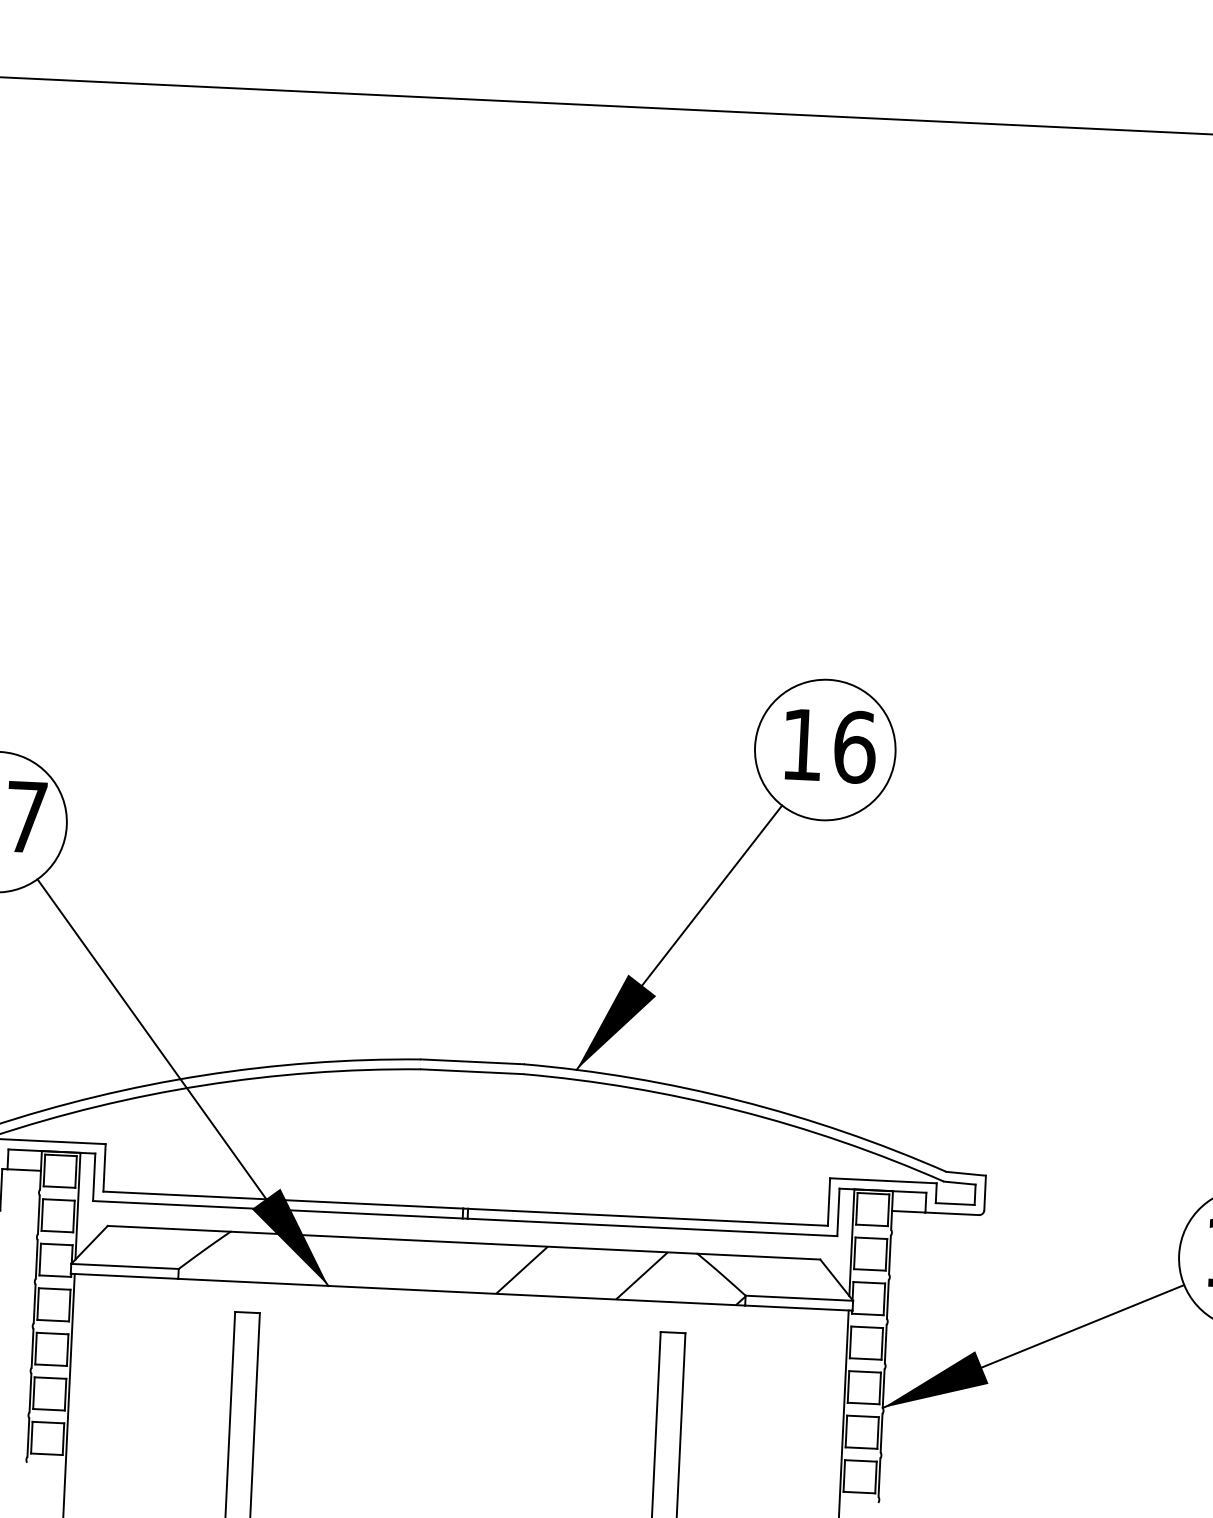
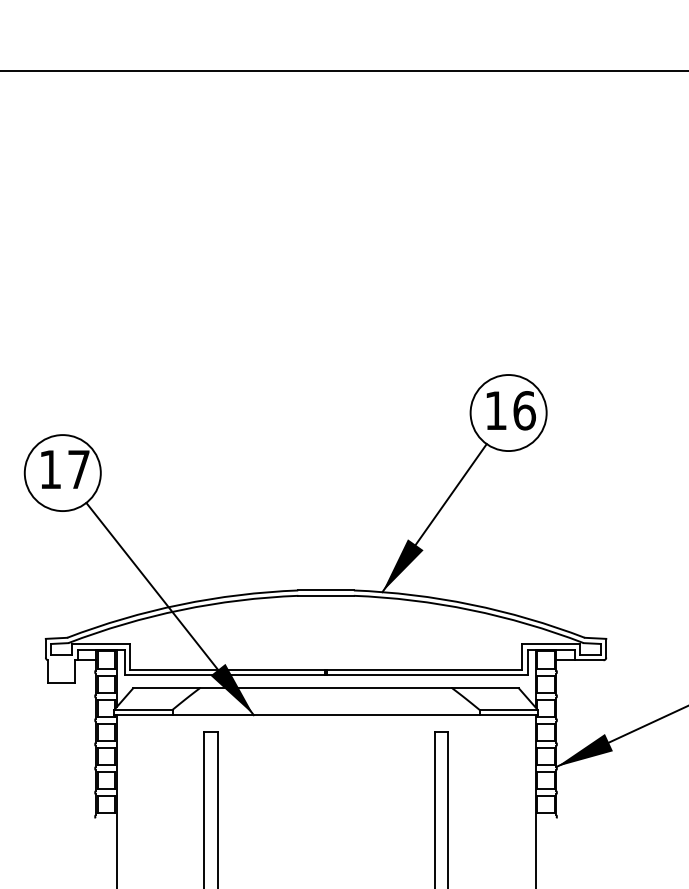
hatch: (620, 1274) -> (411, 701), removed

